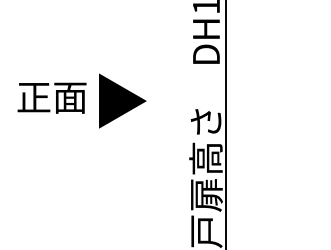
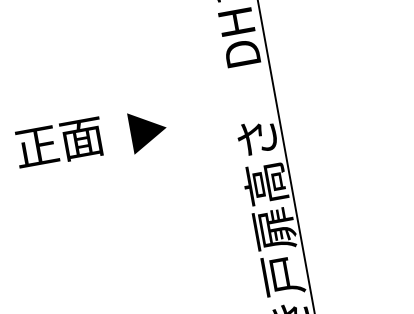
part: (122, 100) -> (148, 130), size x0.6

